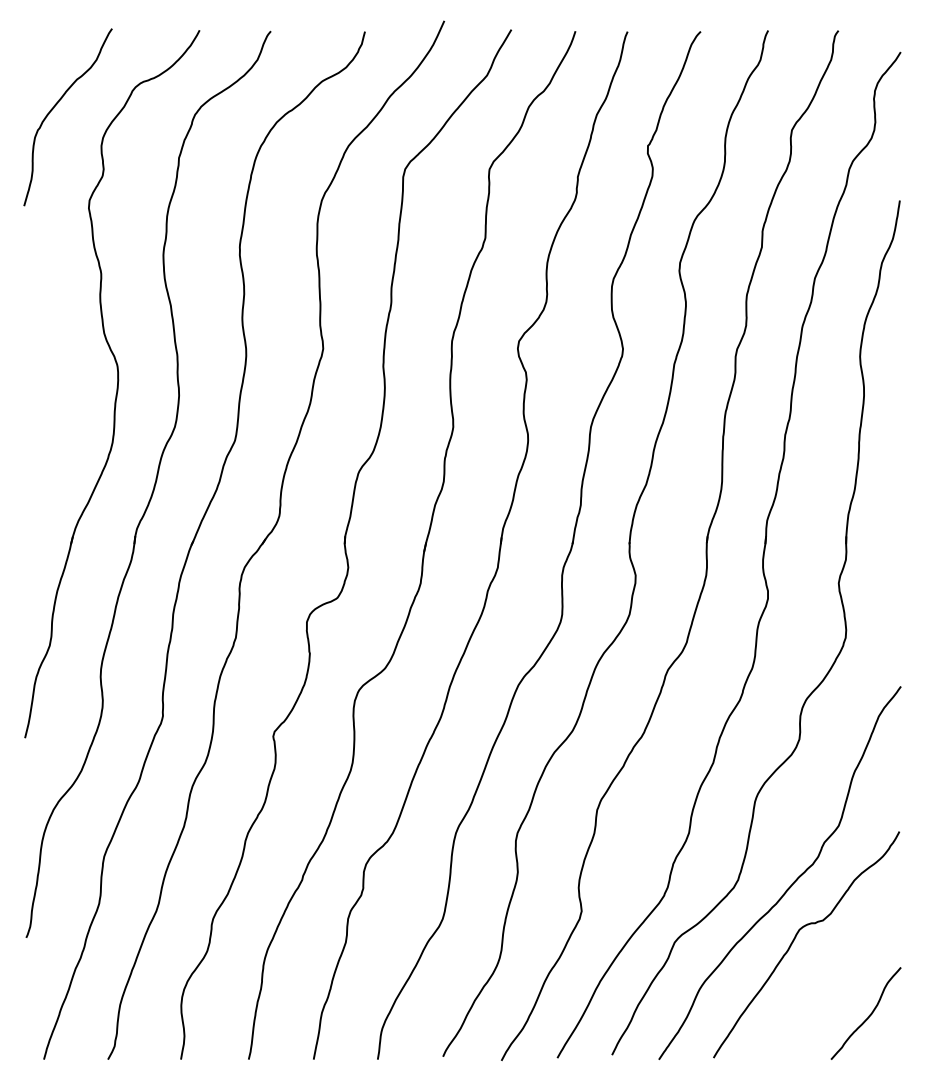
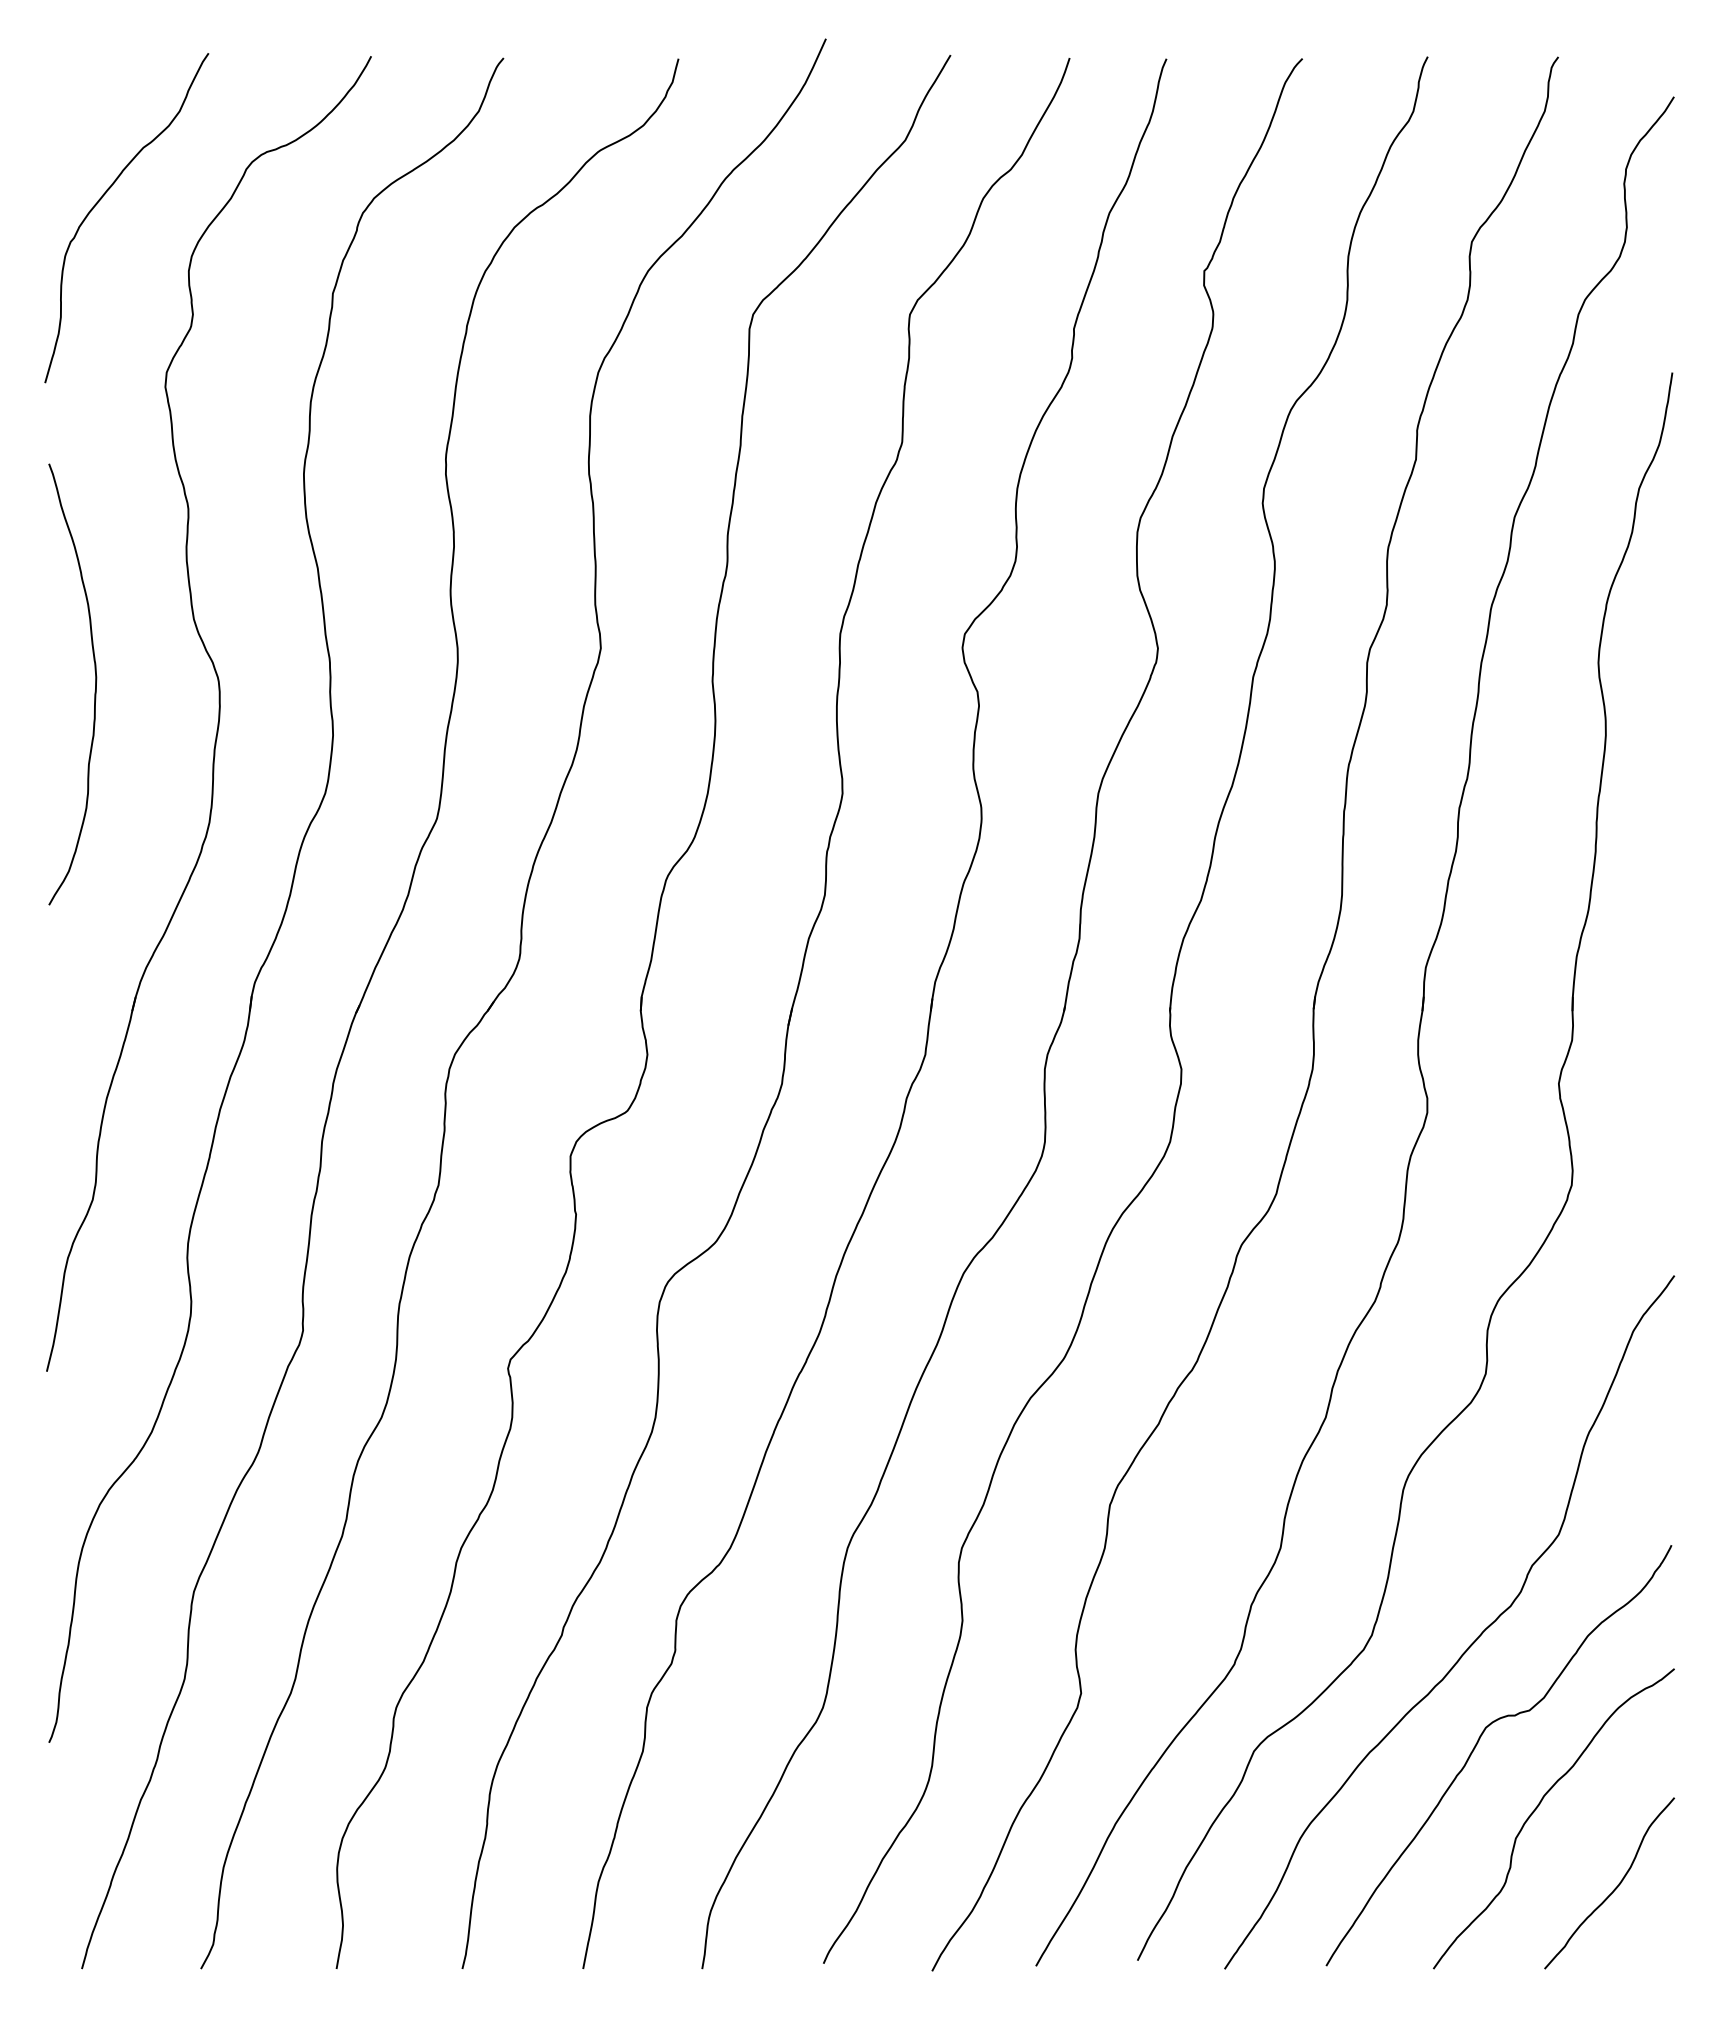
curve: (50, 368) -> (94, 684), added
curve: (828, 972) -> (1539, 1807), added

